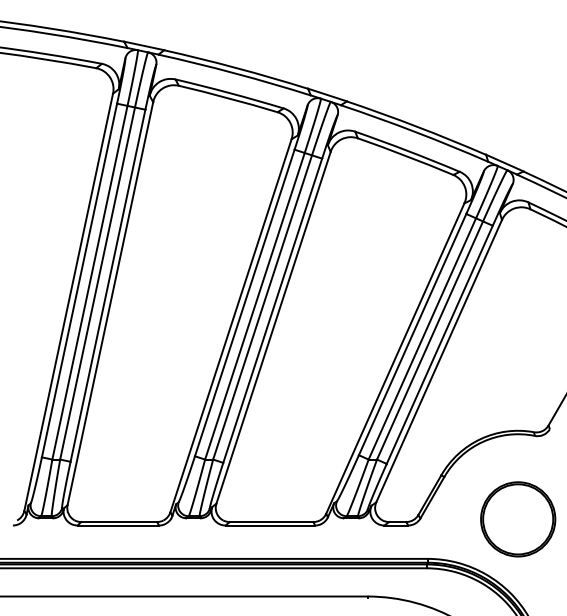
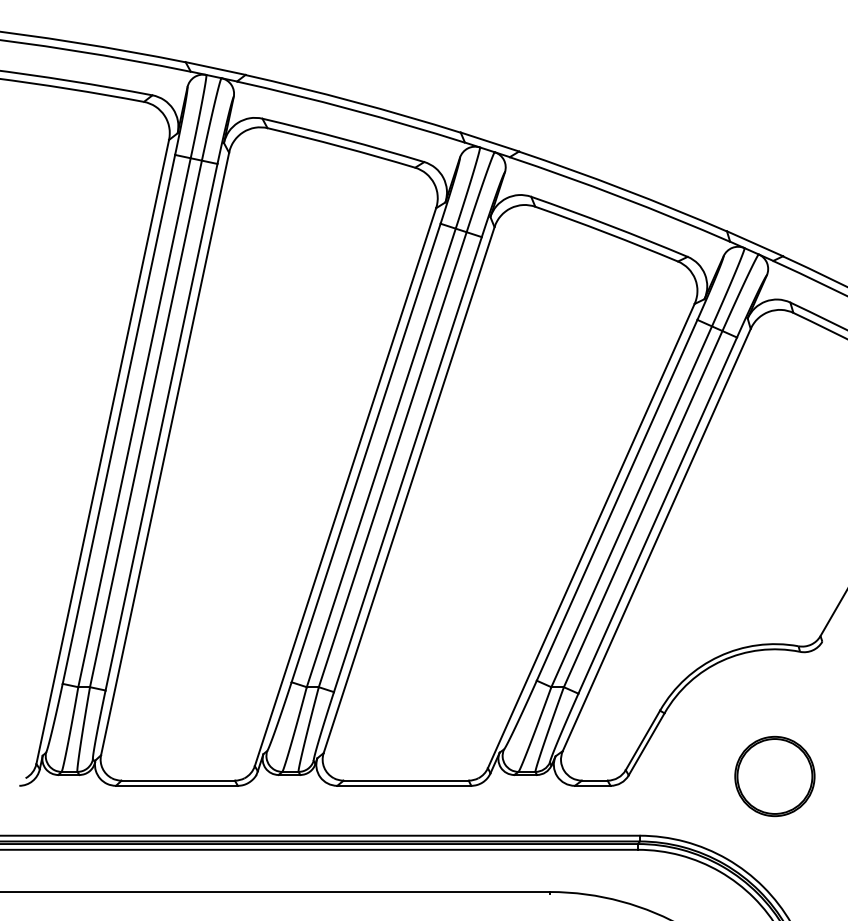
part: (517, 518) -> (773, 775), size x0.71

